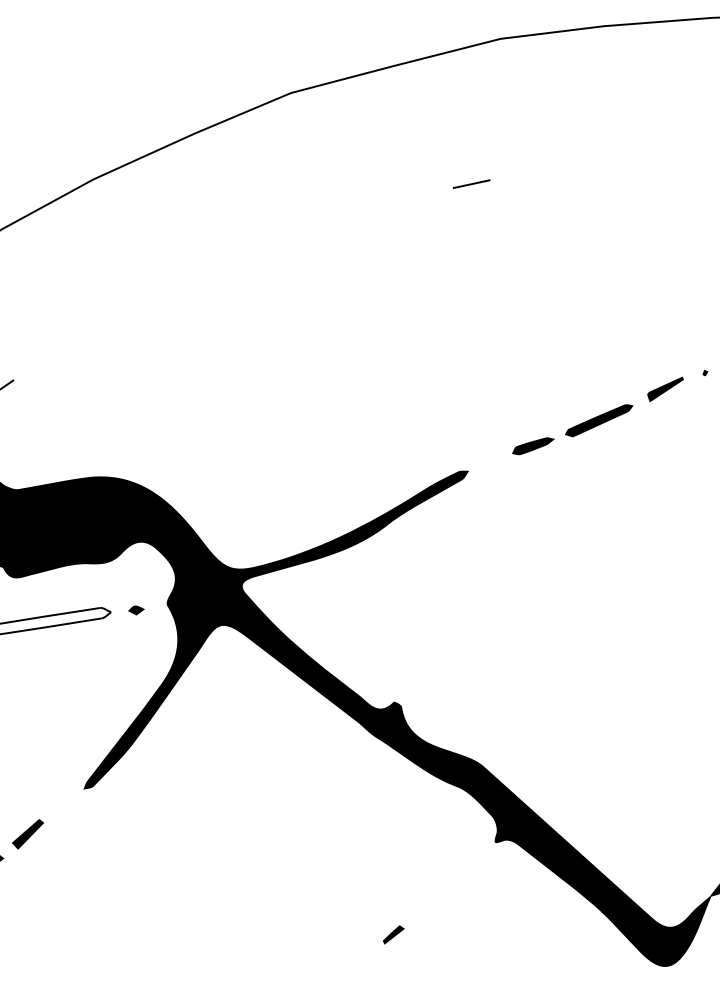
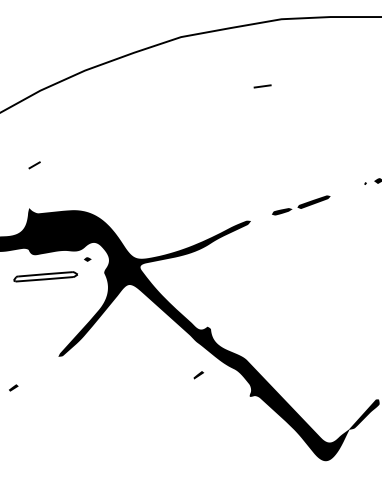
fill: (665, 388) -> (346, 189), removed
part: (135, 610) -> (87, 259), moved
fill: (27, 833) -> (30, 375), removed
part: (392, 935) -> (198, 375), moved

